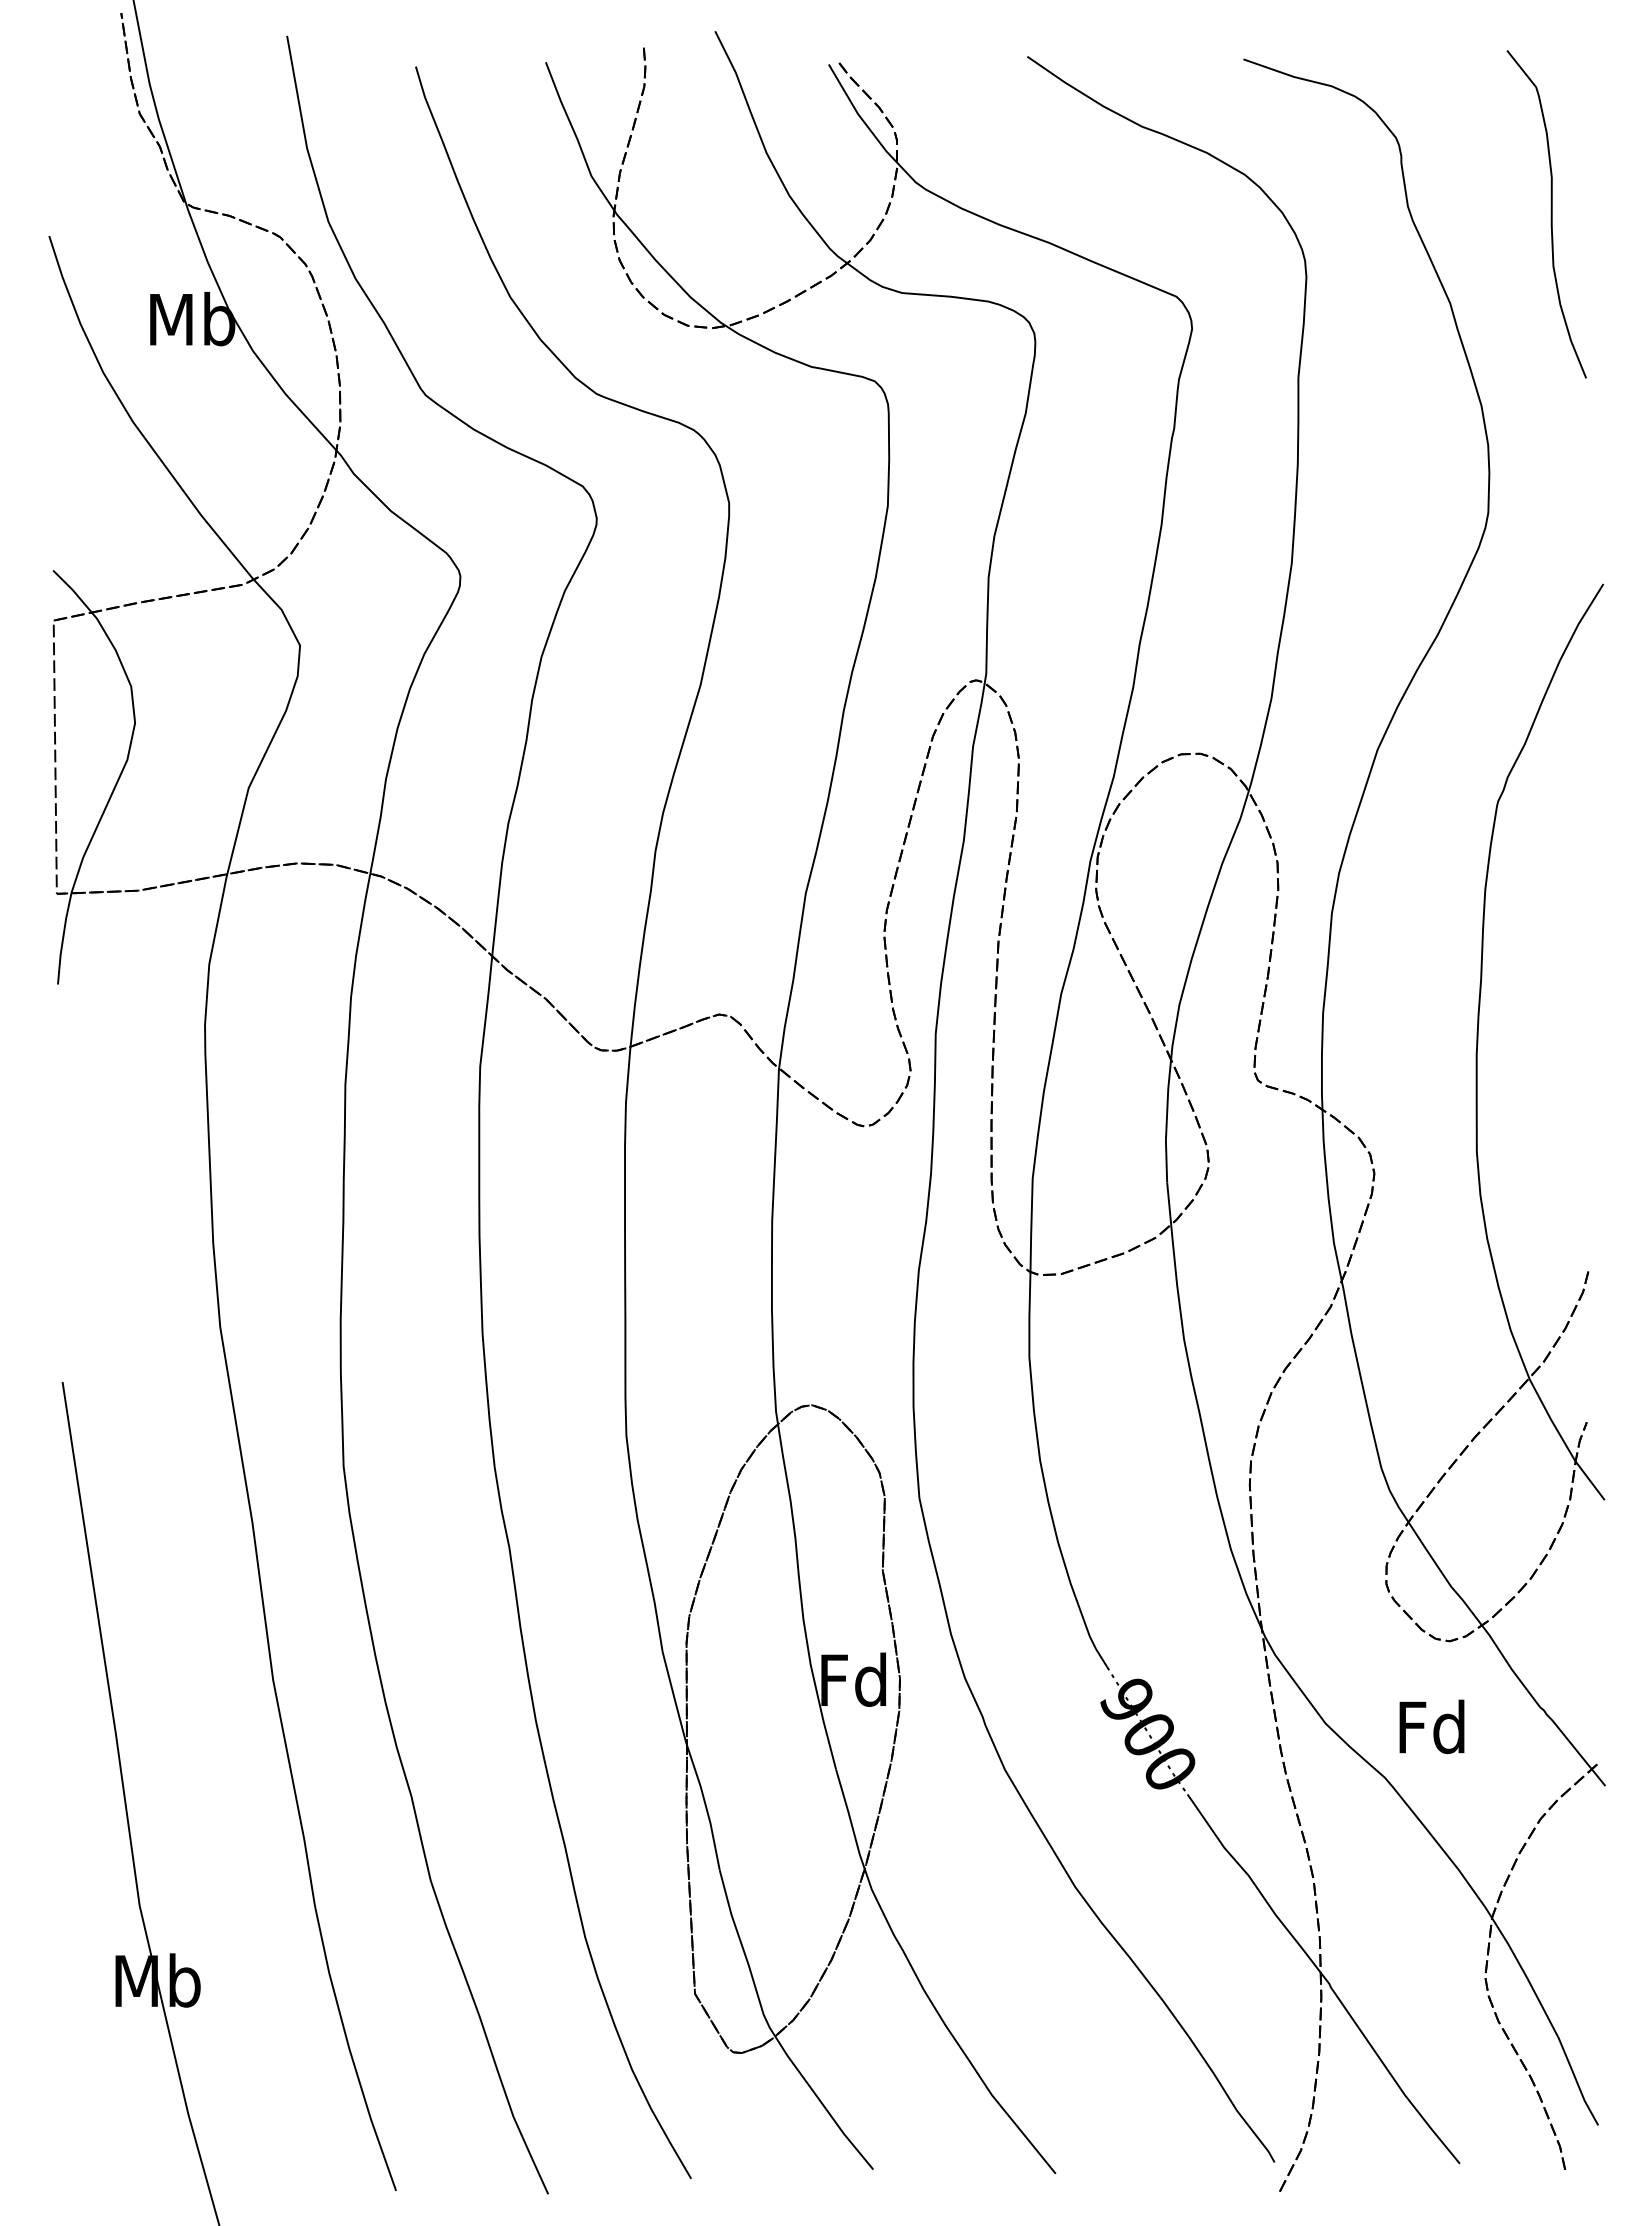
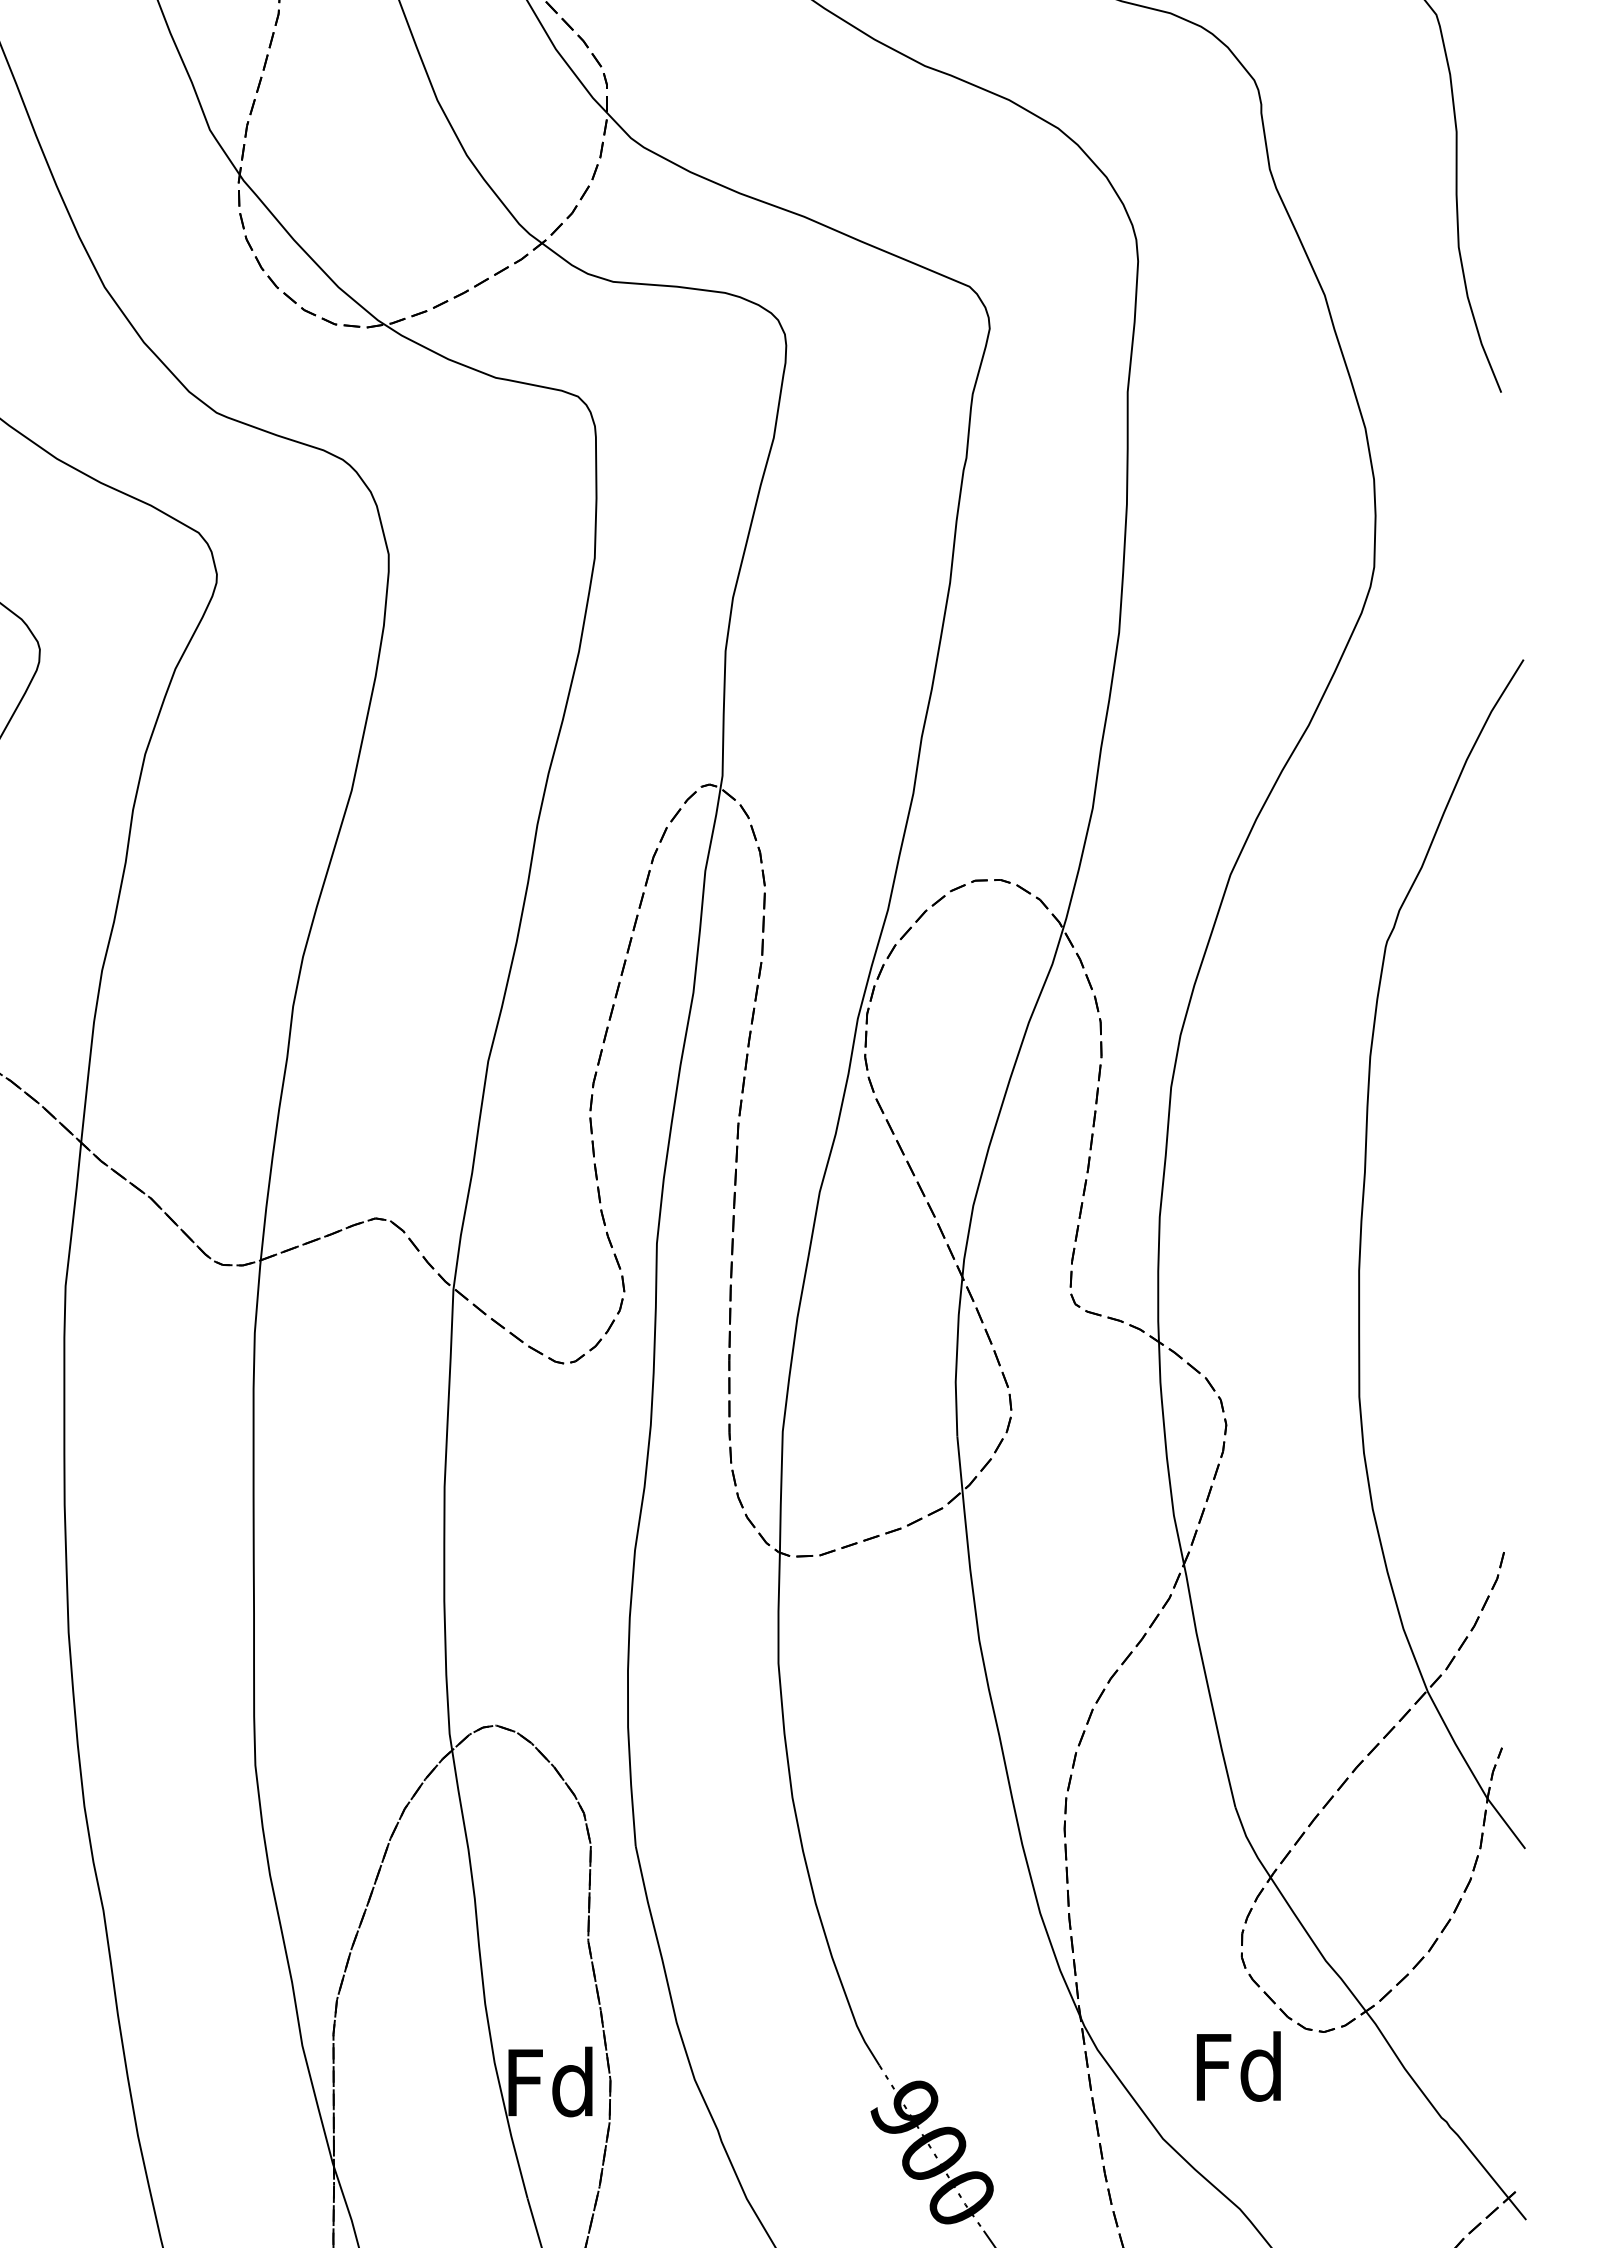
text: (1431, 1726) -> (1238, 2066), moved

